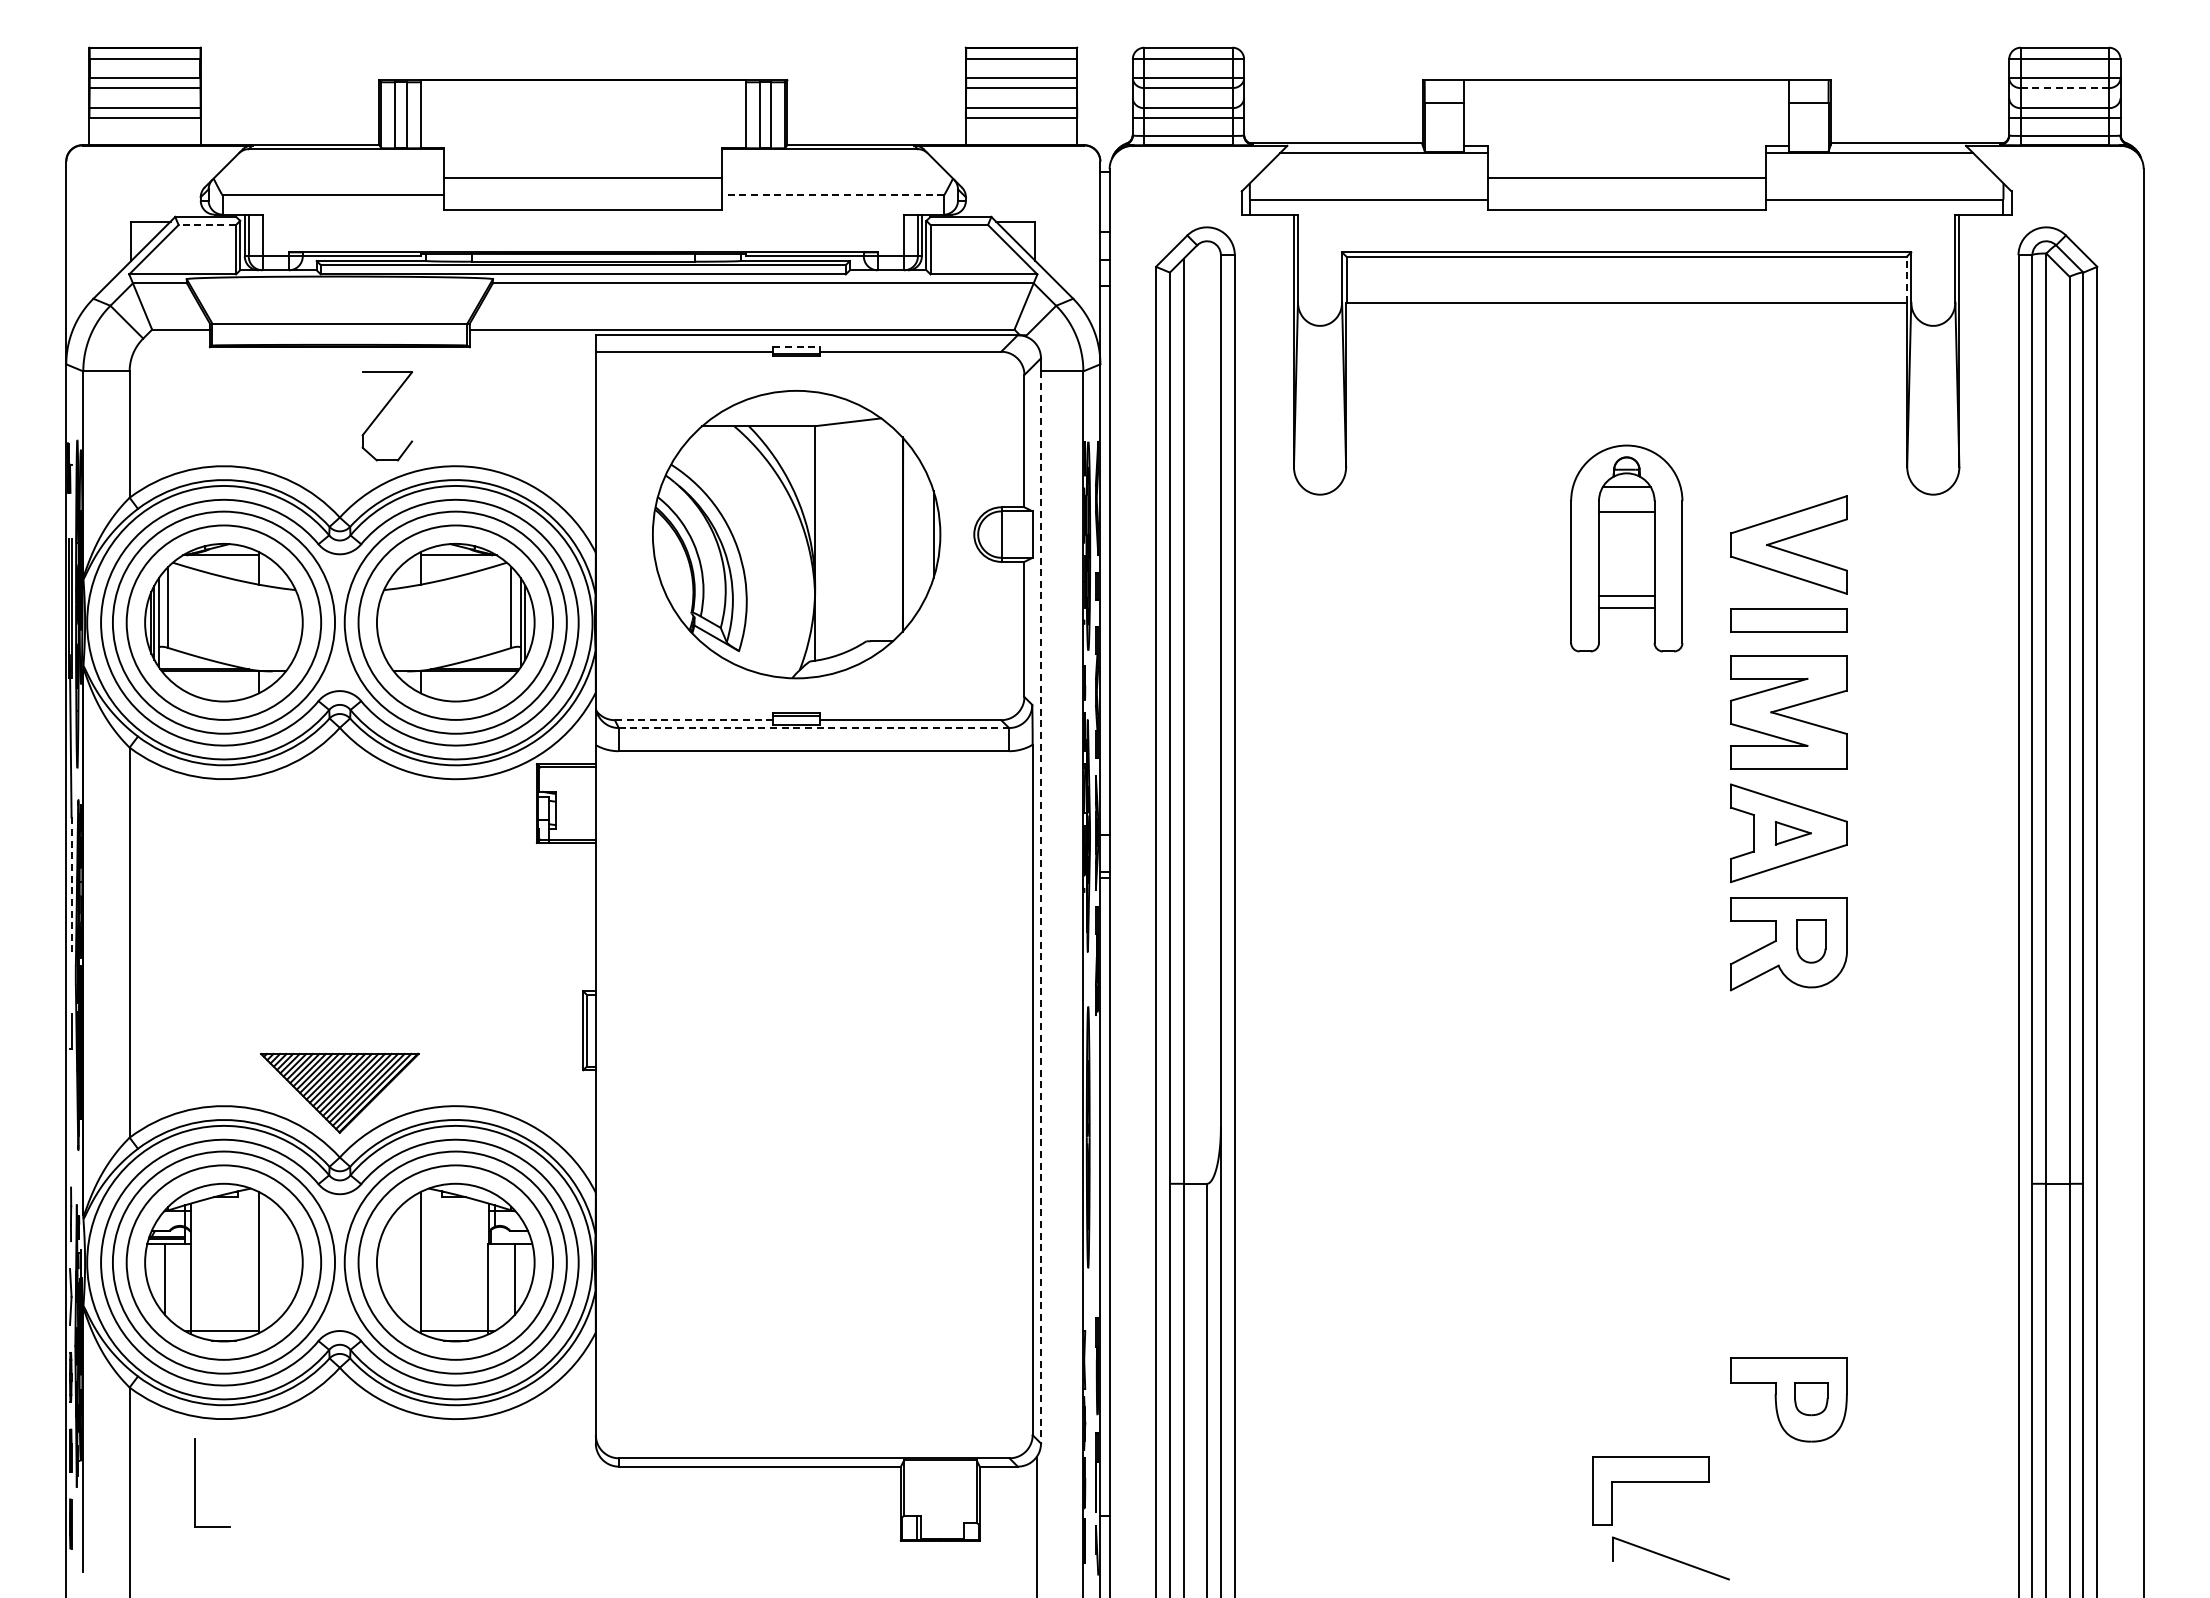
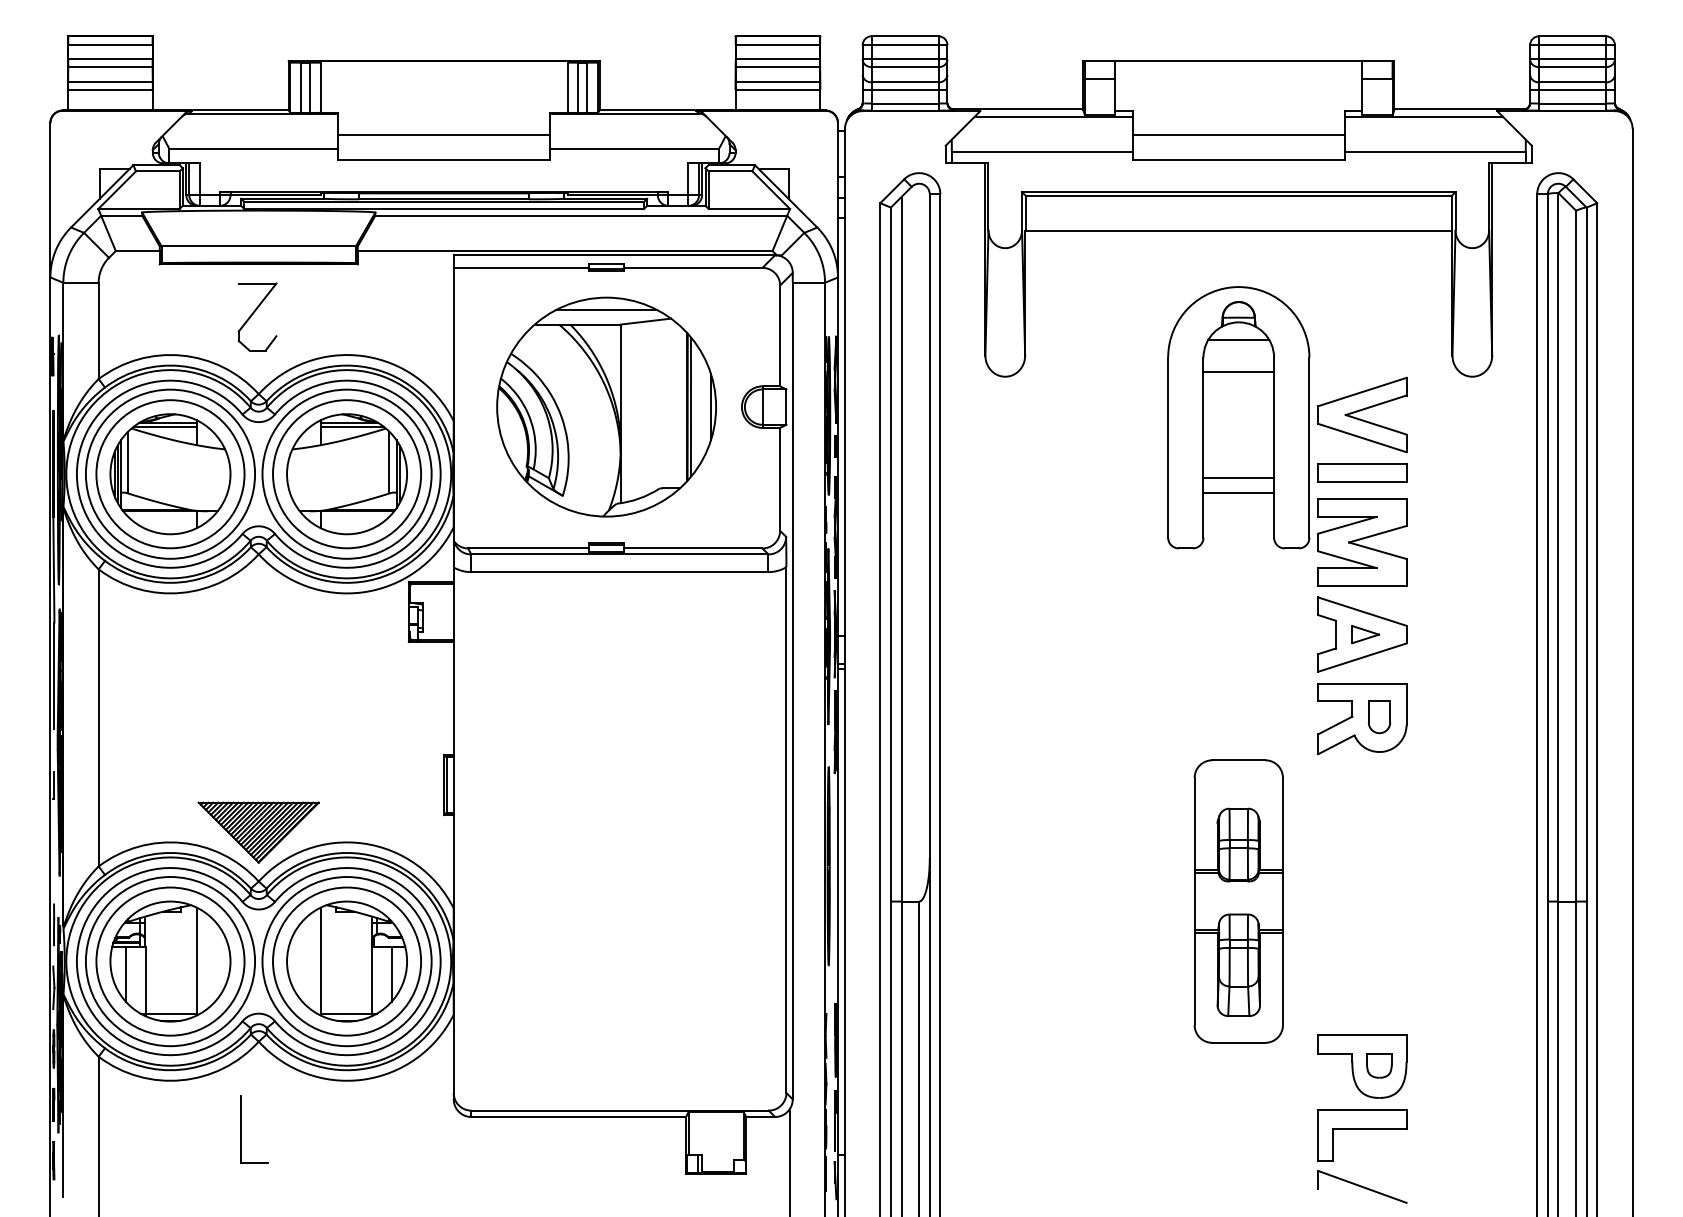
line: (2065, 88) -> (1573, 67), dashed -> solid
line: (833, 195) -> (634, 148), dashed -> solid
line: (207, 225) -> (157, 171), dashed -> solid
line: (1906, 279) -> (1451, 212), dashed -> solid
line: (797, 346) -> (607, 263), dashed -> solid
line: (796, 407) -> (606, 310), added
part: (382, 411) -> (253, 313), moved
line: (907, 534) -> (691, 407), added
part: (1626, 548) -> (1238, 417), size x1.67
line: (217, 560) -> (165, 426), added
line: (462, 560) -> (352, 426), added
line: (694, 720) -> (528, 548), dashed -> solid
line: (814, 728) -> (620, 554), dashed -> solid
line: (71, 887) -> (54, 675), dashed -> solid
line: (1041, 907) -> (793, 691), dashed -> solid
part: (1626, 1183) -> (1238, 901), added
part: (195, 1482) -> (241, 1129), moved
part: (1650, 1482) -> (1362, 1129), moved
part: (1670, 1558) -> (1362, 1186), moved

